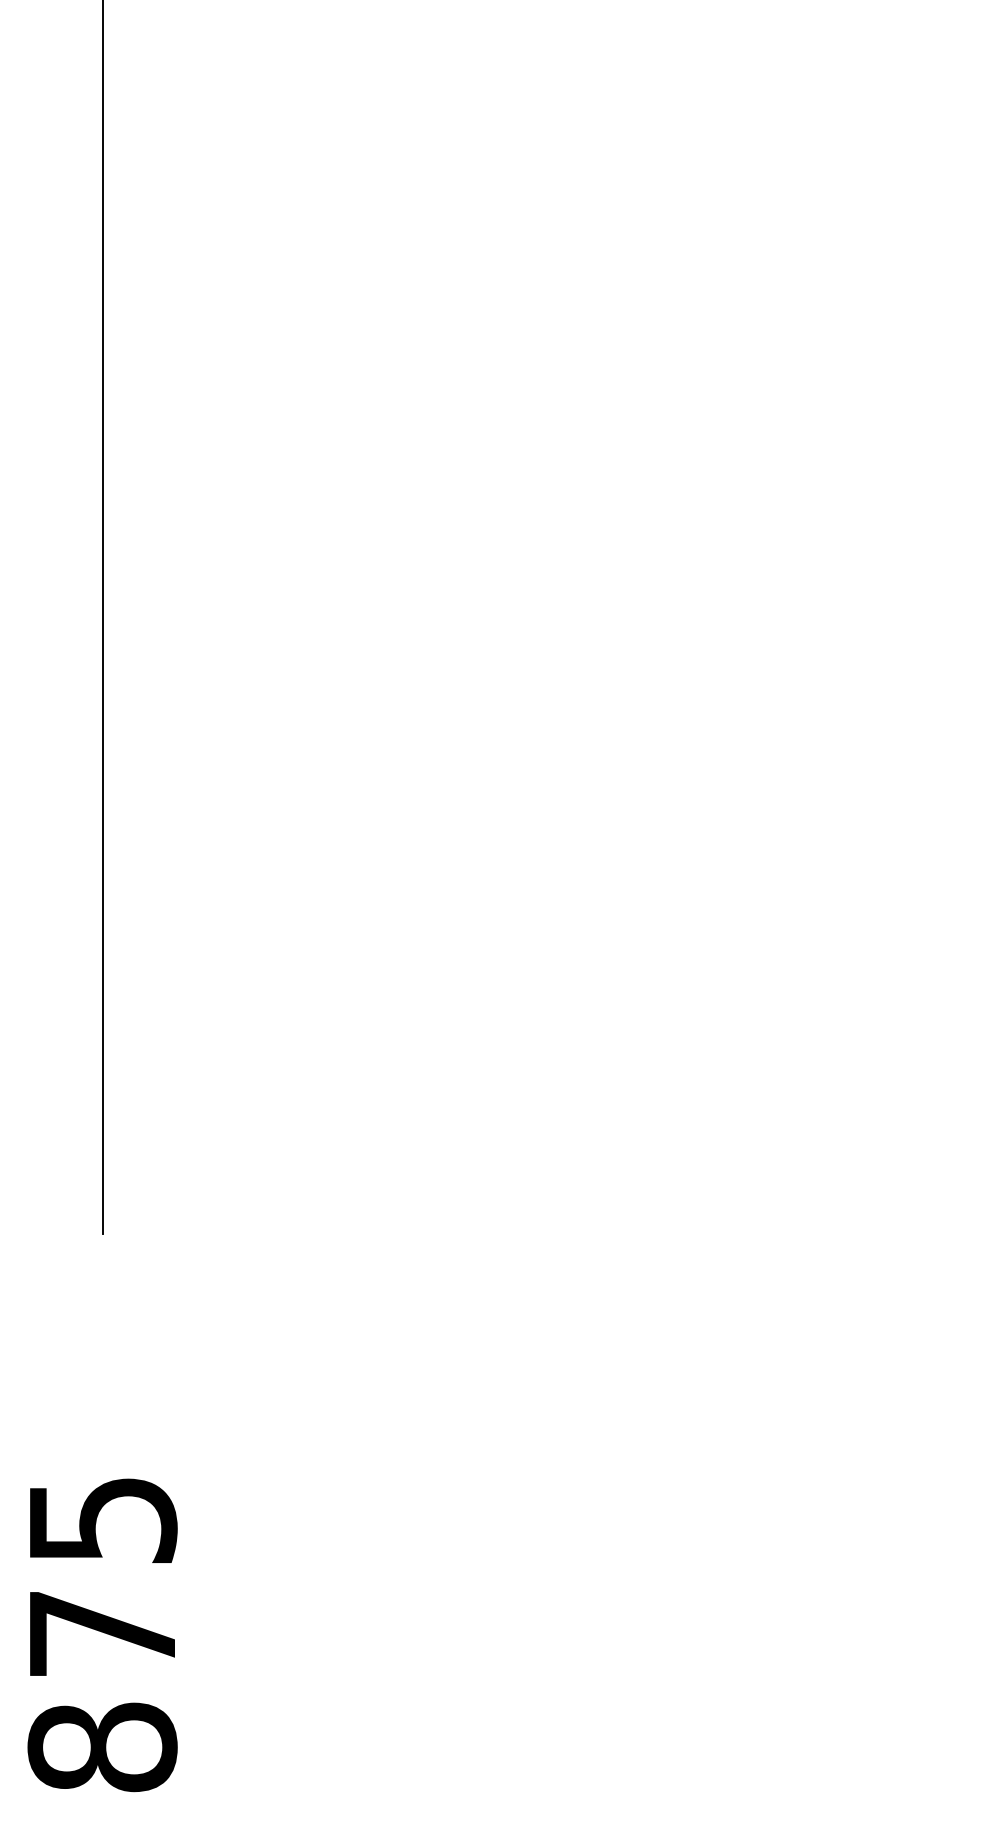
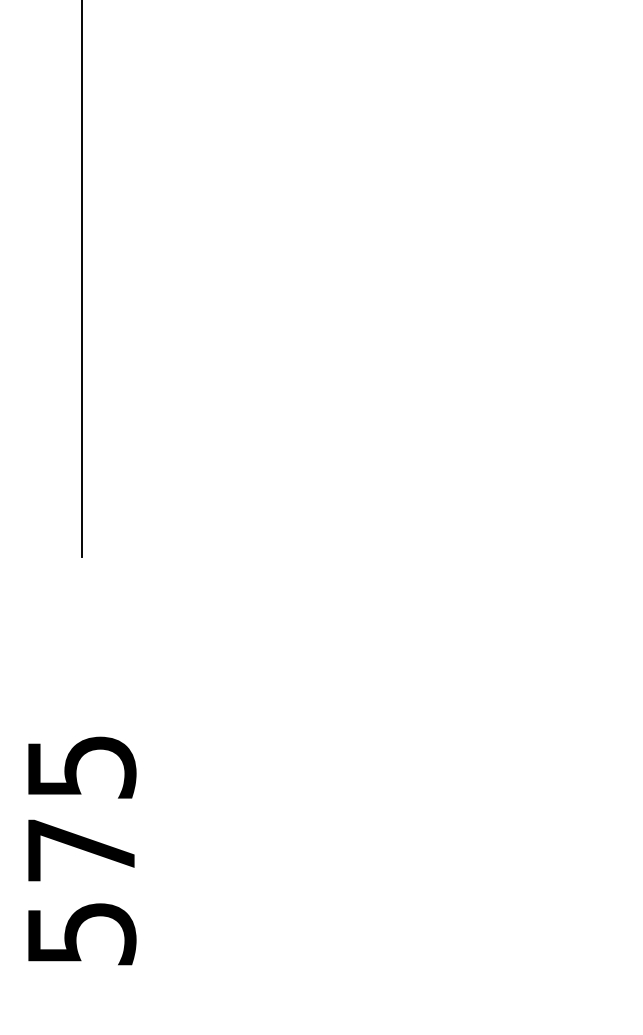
text: (102, 1747) -> (81, 933), 875 -> 575

